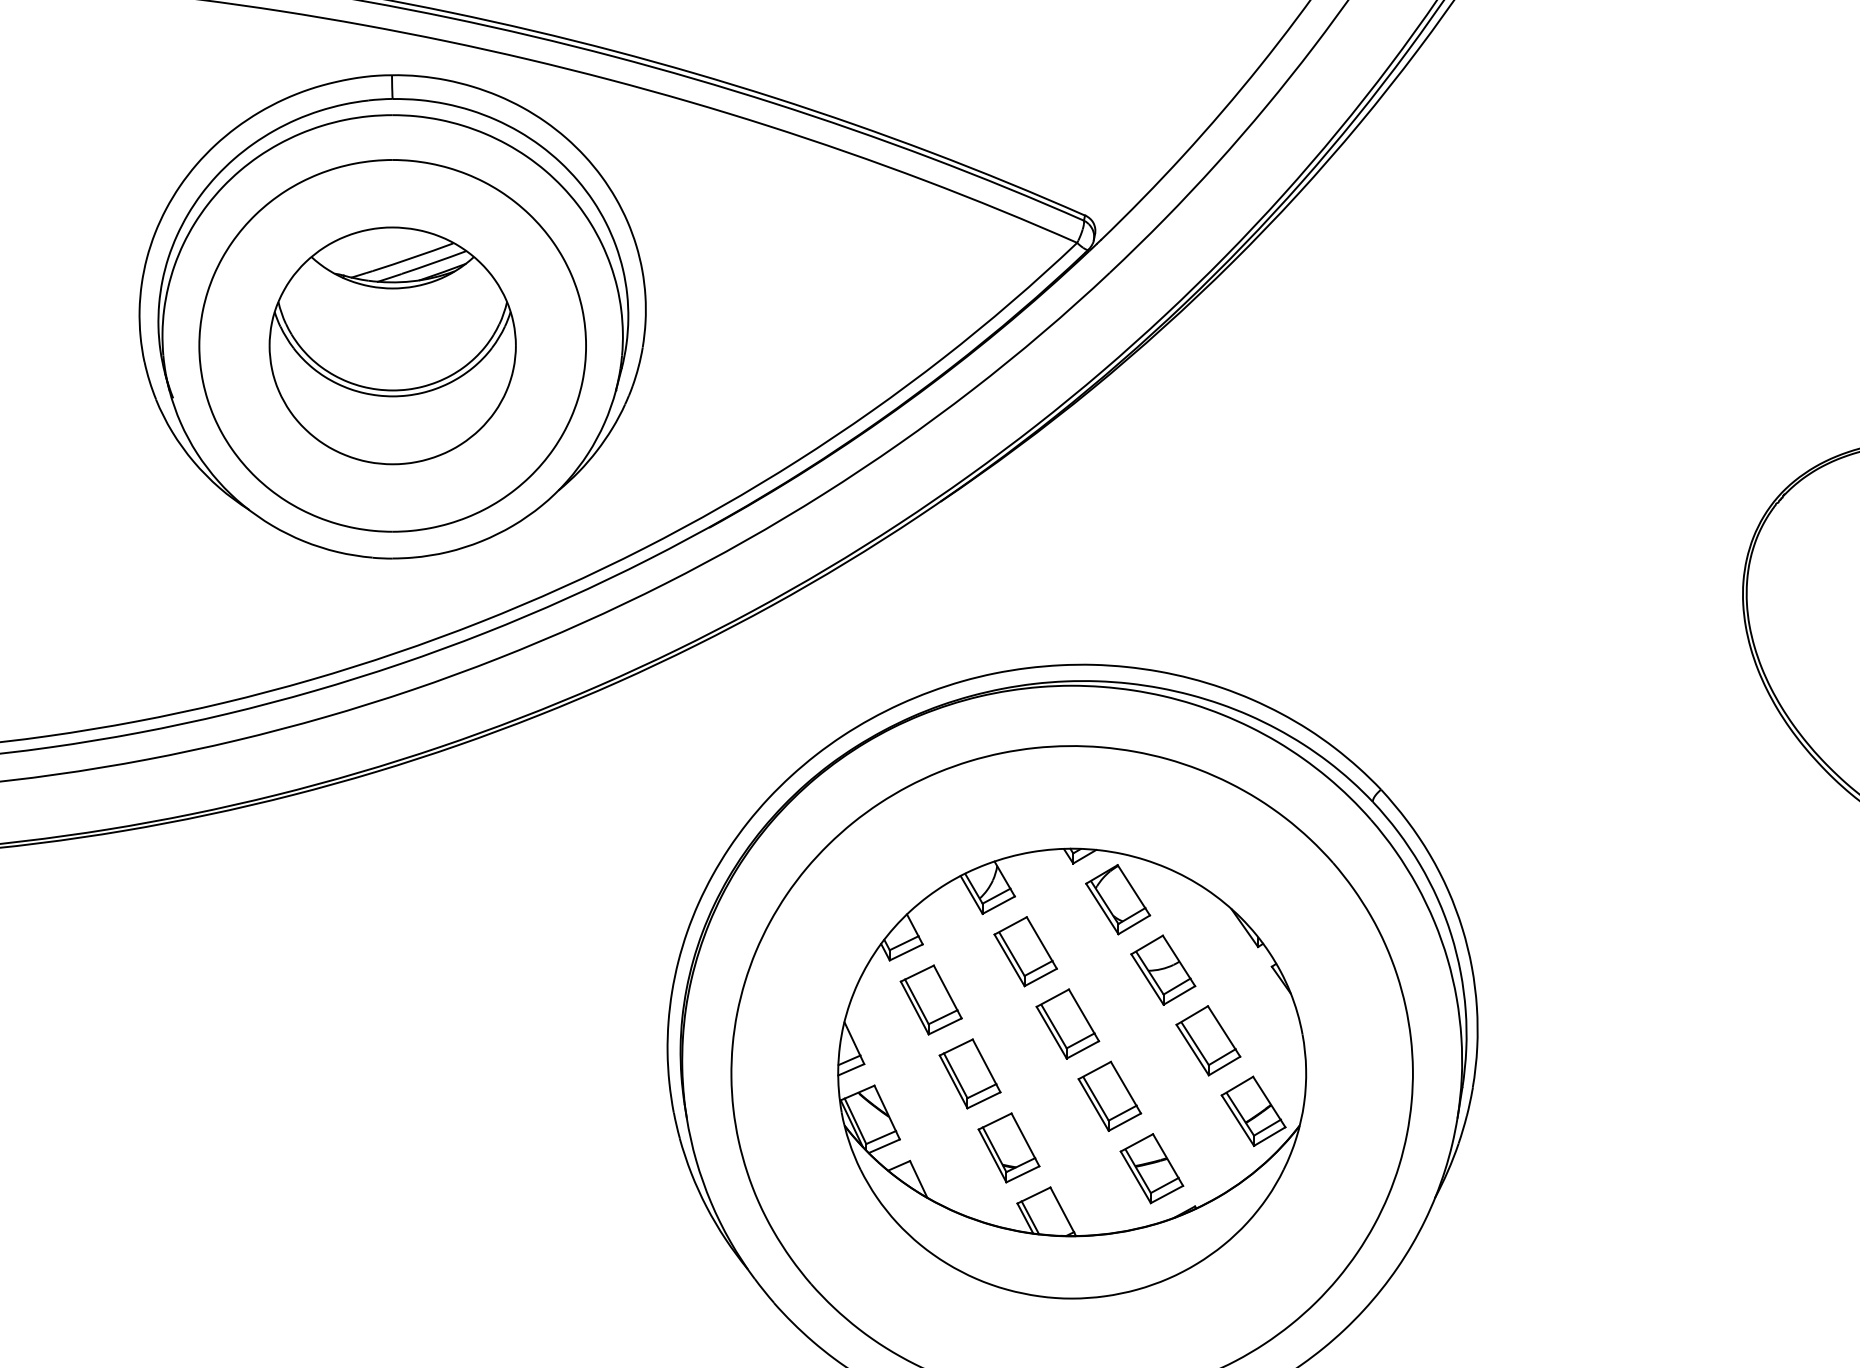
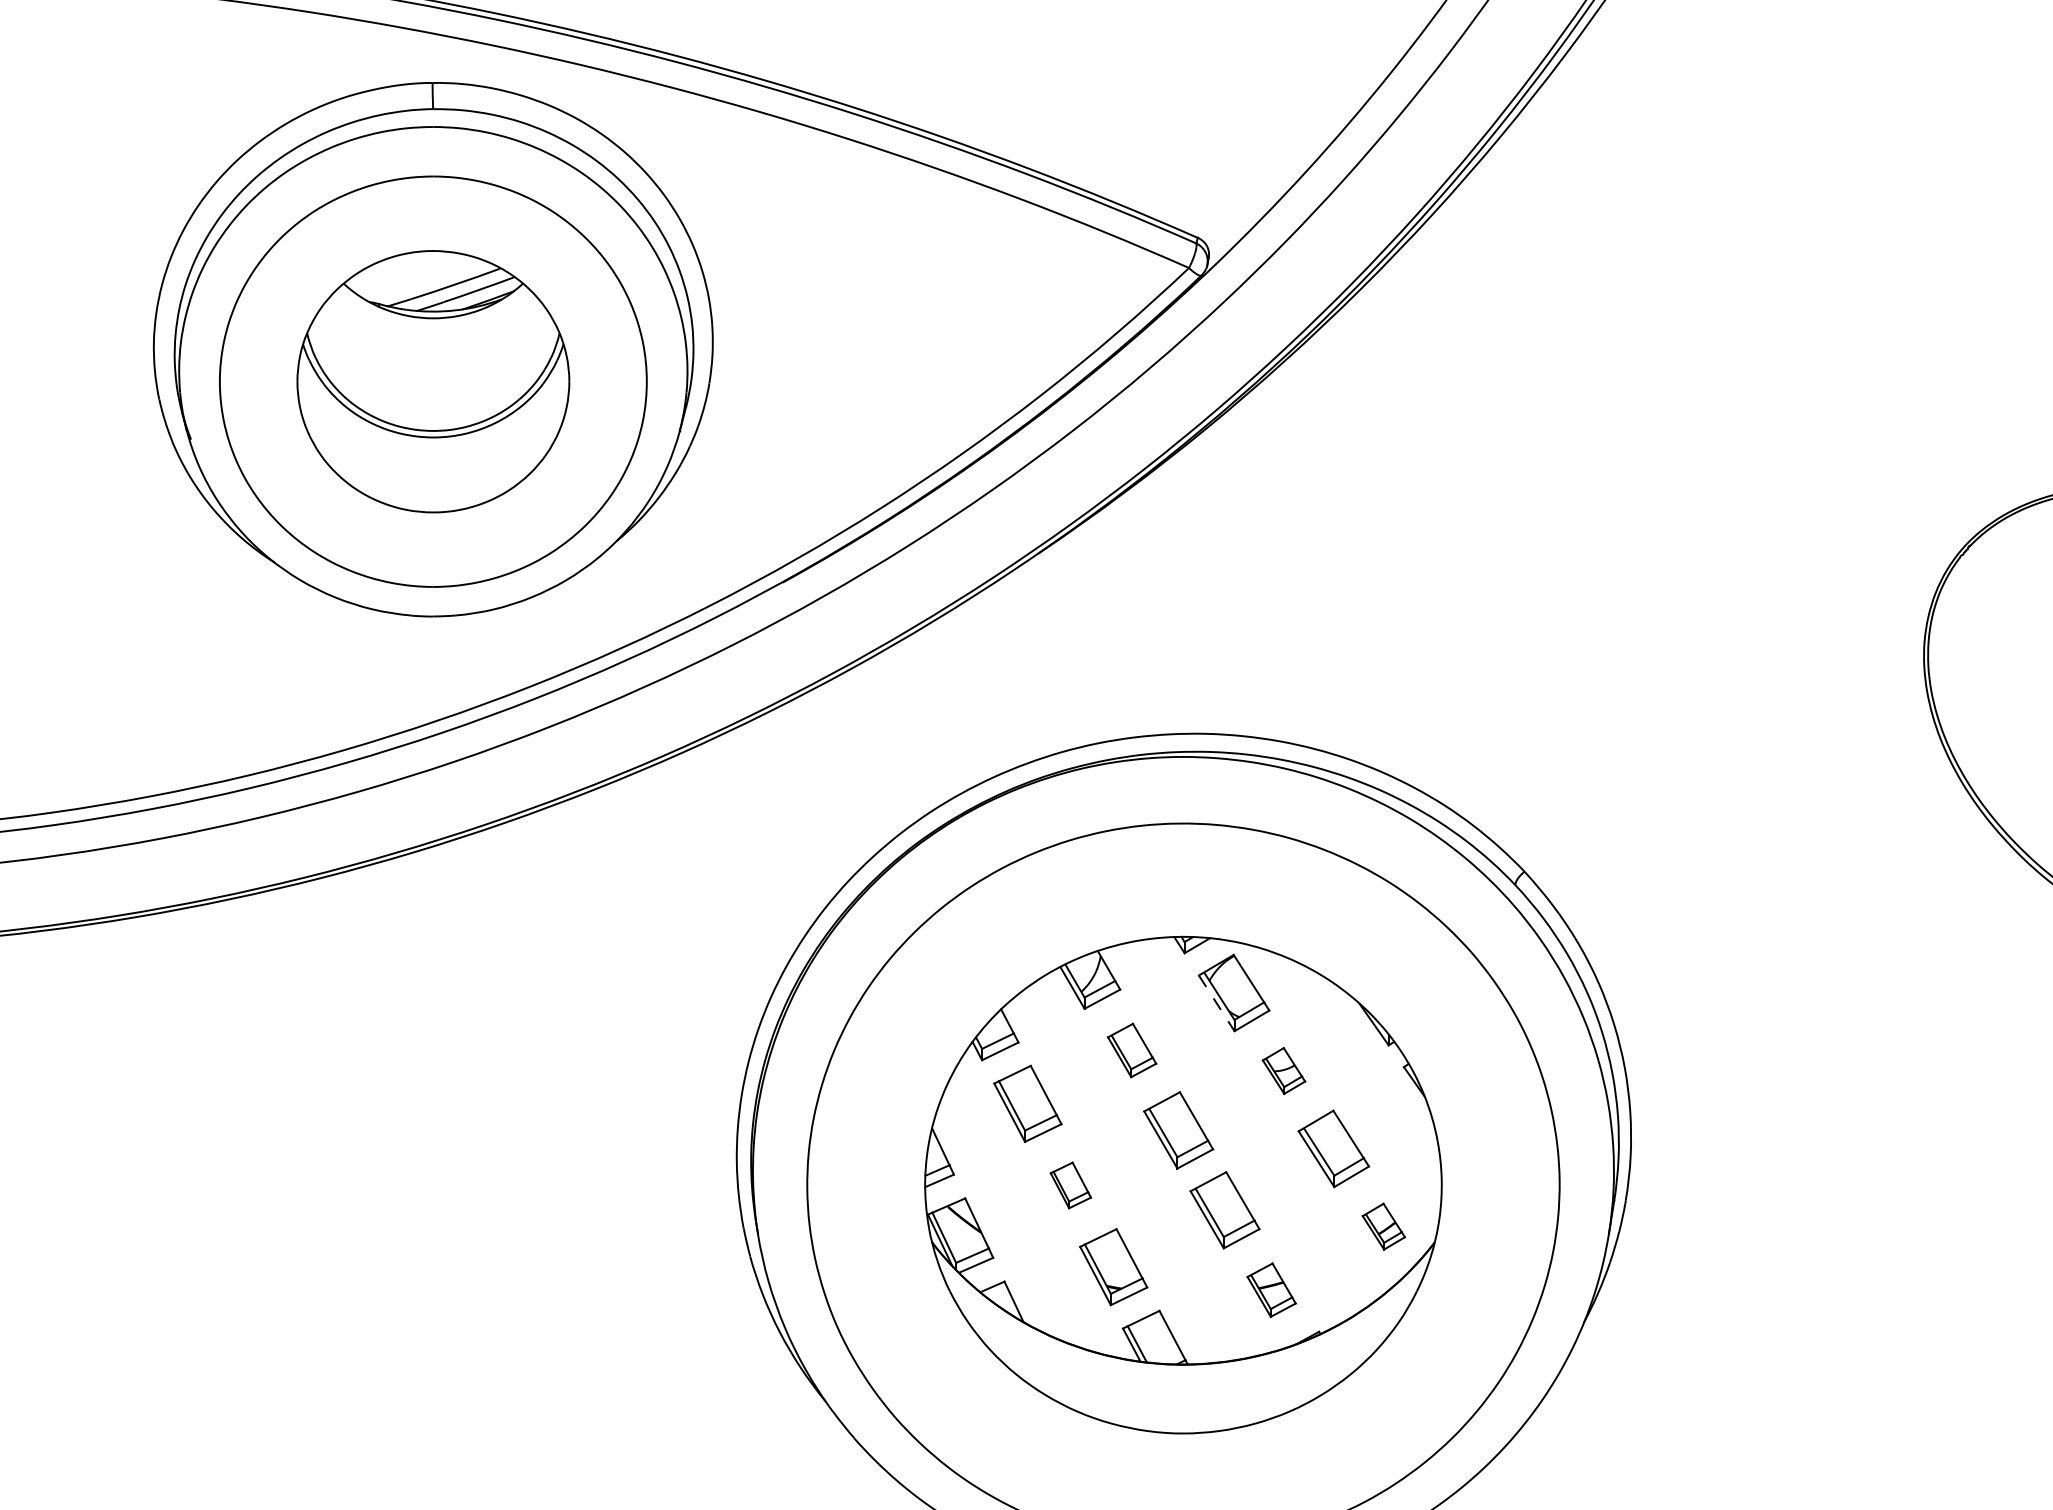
line: (1103, 909) -> (1217, 1003), solid -> dashed
part: (1025, 951) -> (1131, 1050), size x0.7
part: (1162, 969) -> (1283, 1070), size x0.6
part: (969, 1073) -> (1070, 1185), size x0.6
part: (1253, 1111) -> (1383, 1226), size x0.6
part: (1151, 1169) -> (1271, 1290), size x0.7

